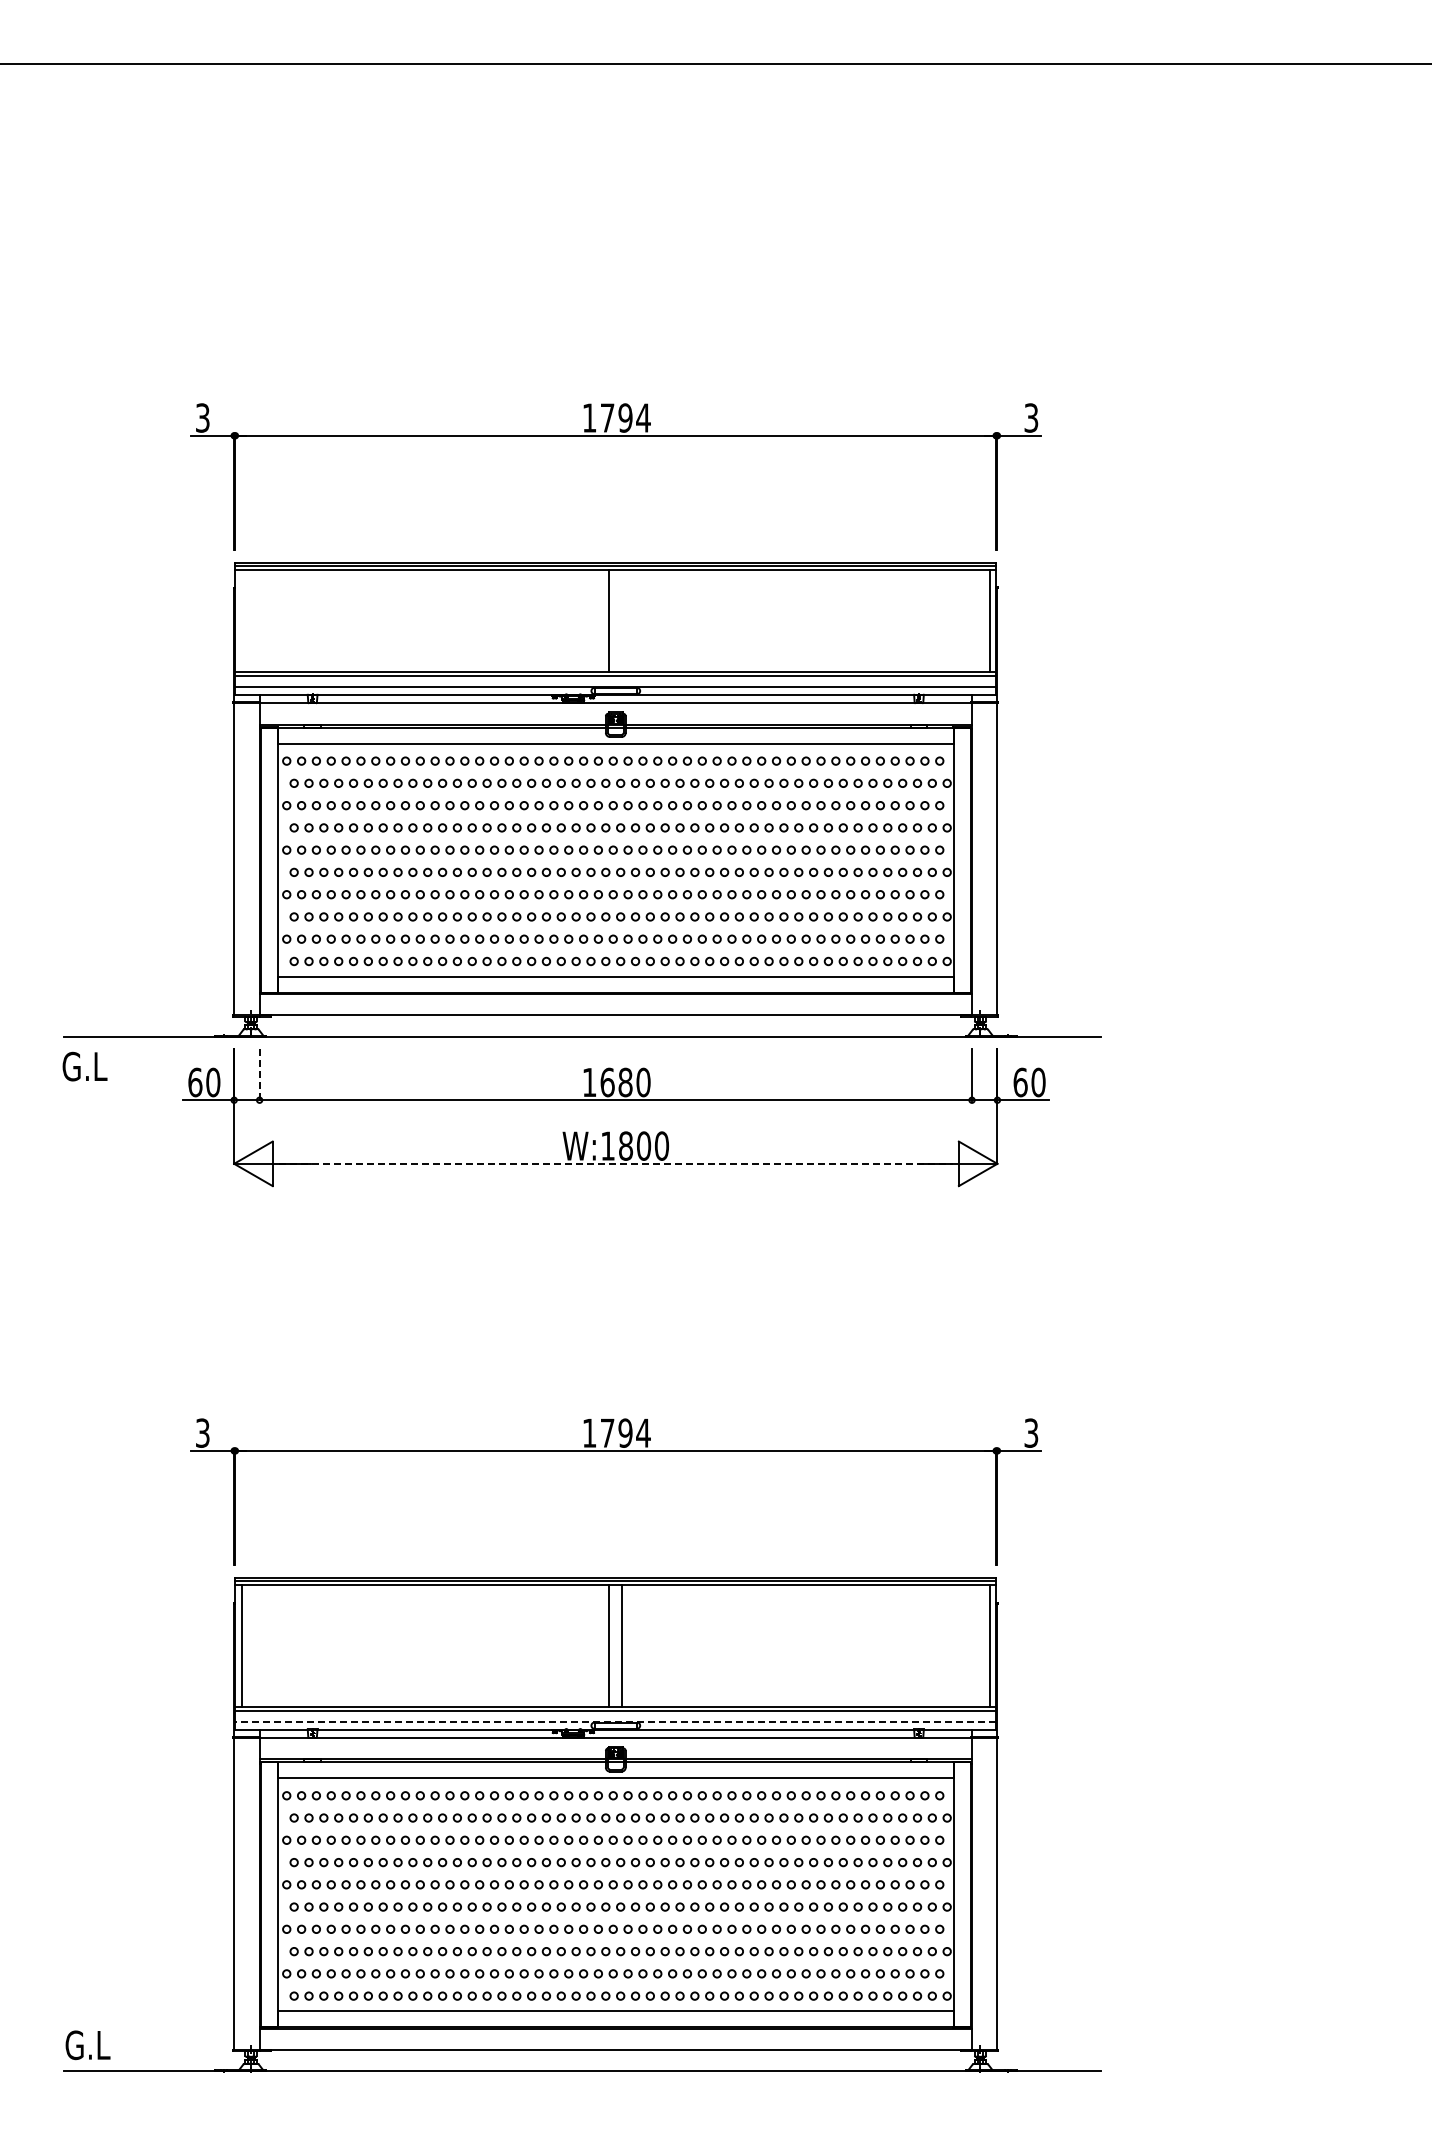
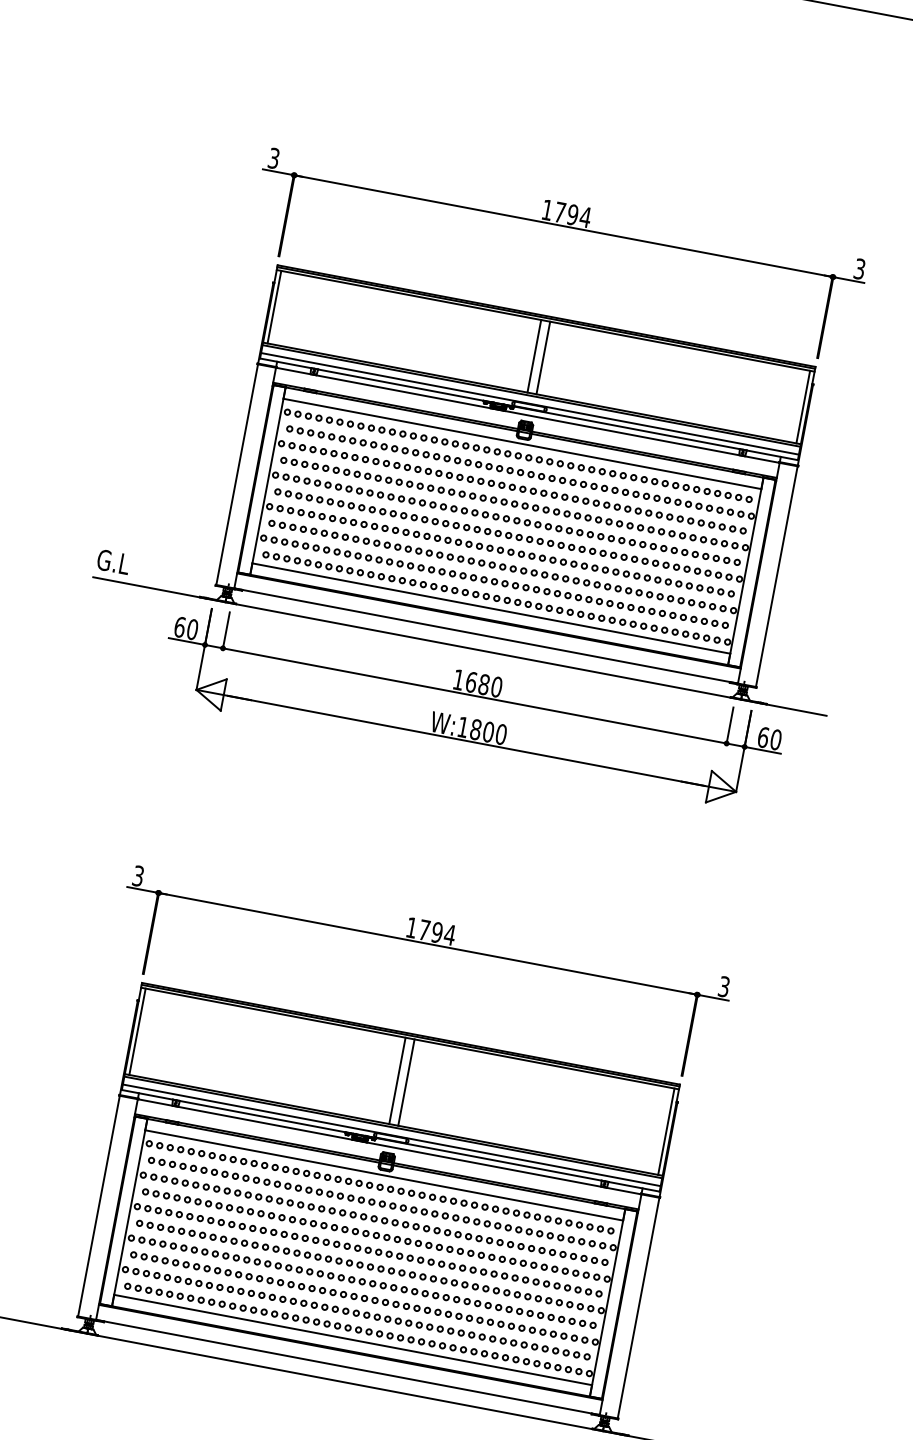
line: (241, 620) -> (274, 306), added
line: (622, 620) -> (543, 357), added
text: (84, 1066) -> (113, 561), moved
line: (259, 1075) -> (226, 630), dashed -> solid
line: (616, 1163) -> (466, 740), dashed -> solid
line: (615, 1721) -> (391, 1135), dashed -> solid

